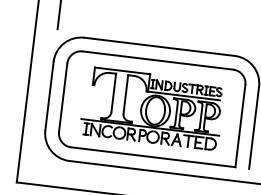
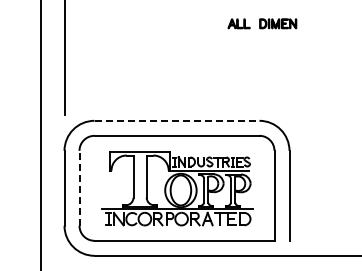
line: (160, 46) -> (177, 120), solid -> dashed
line: (63, 96) -> (79, 187), solid -> dashed

